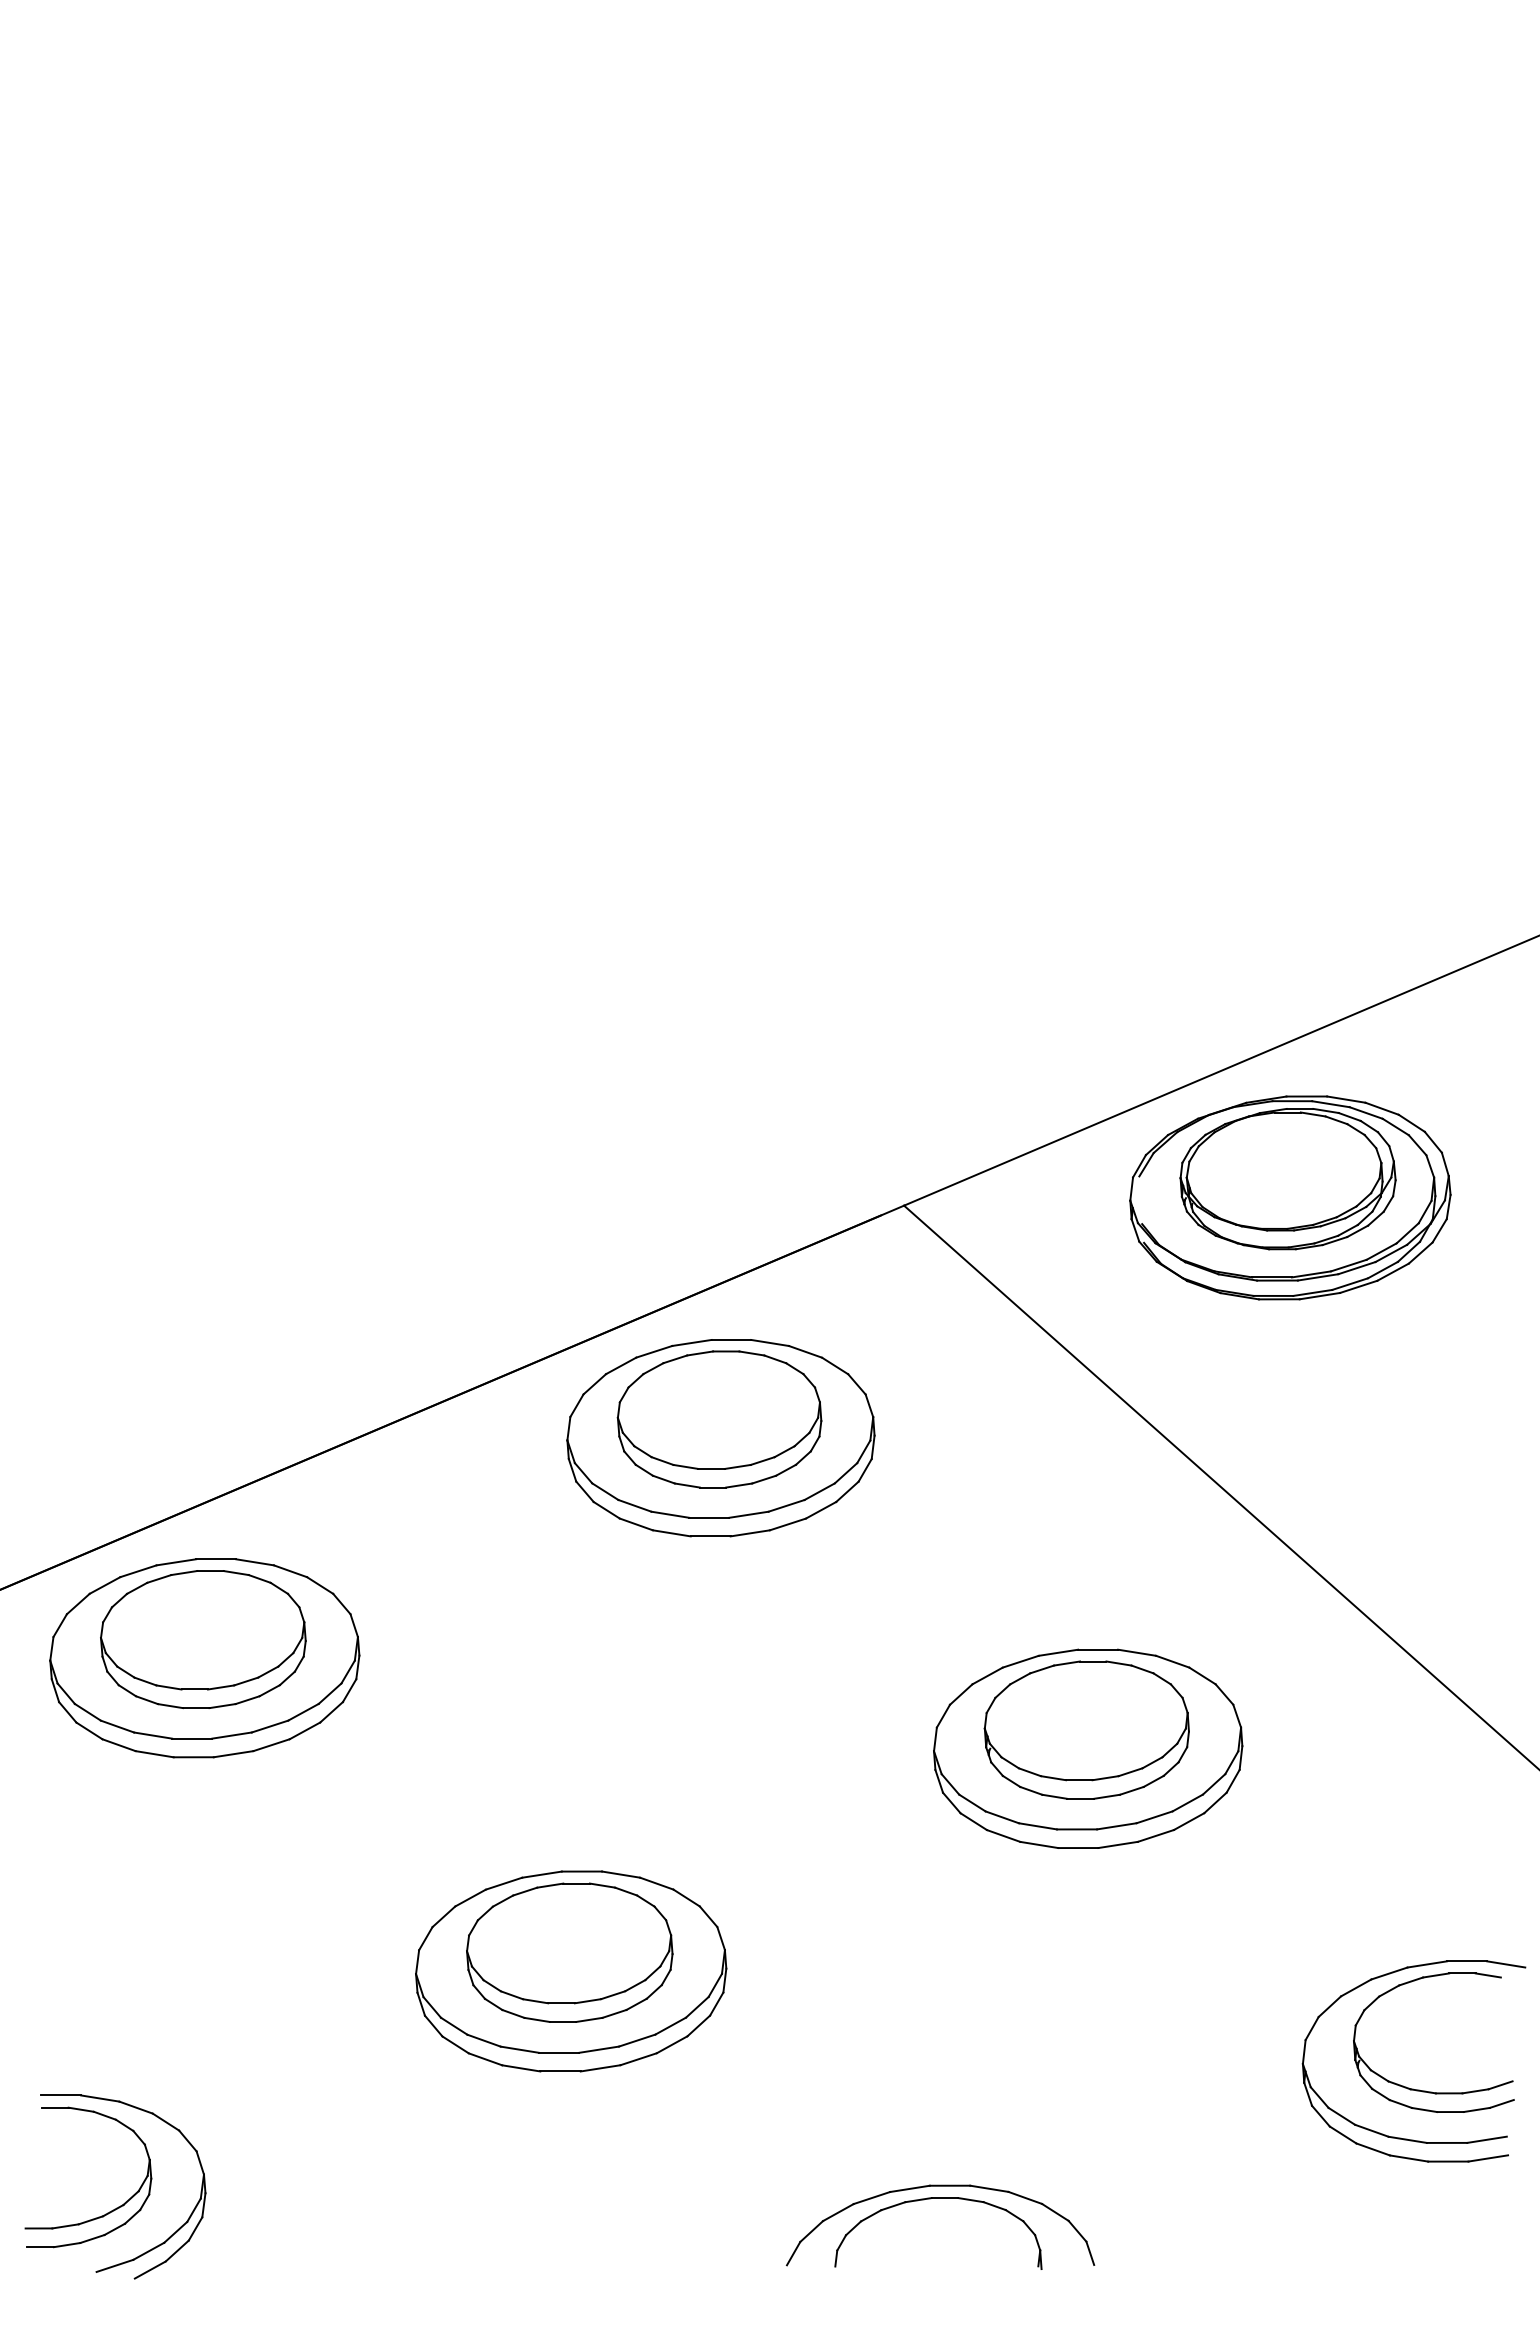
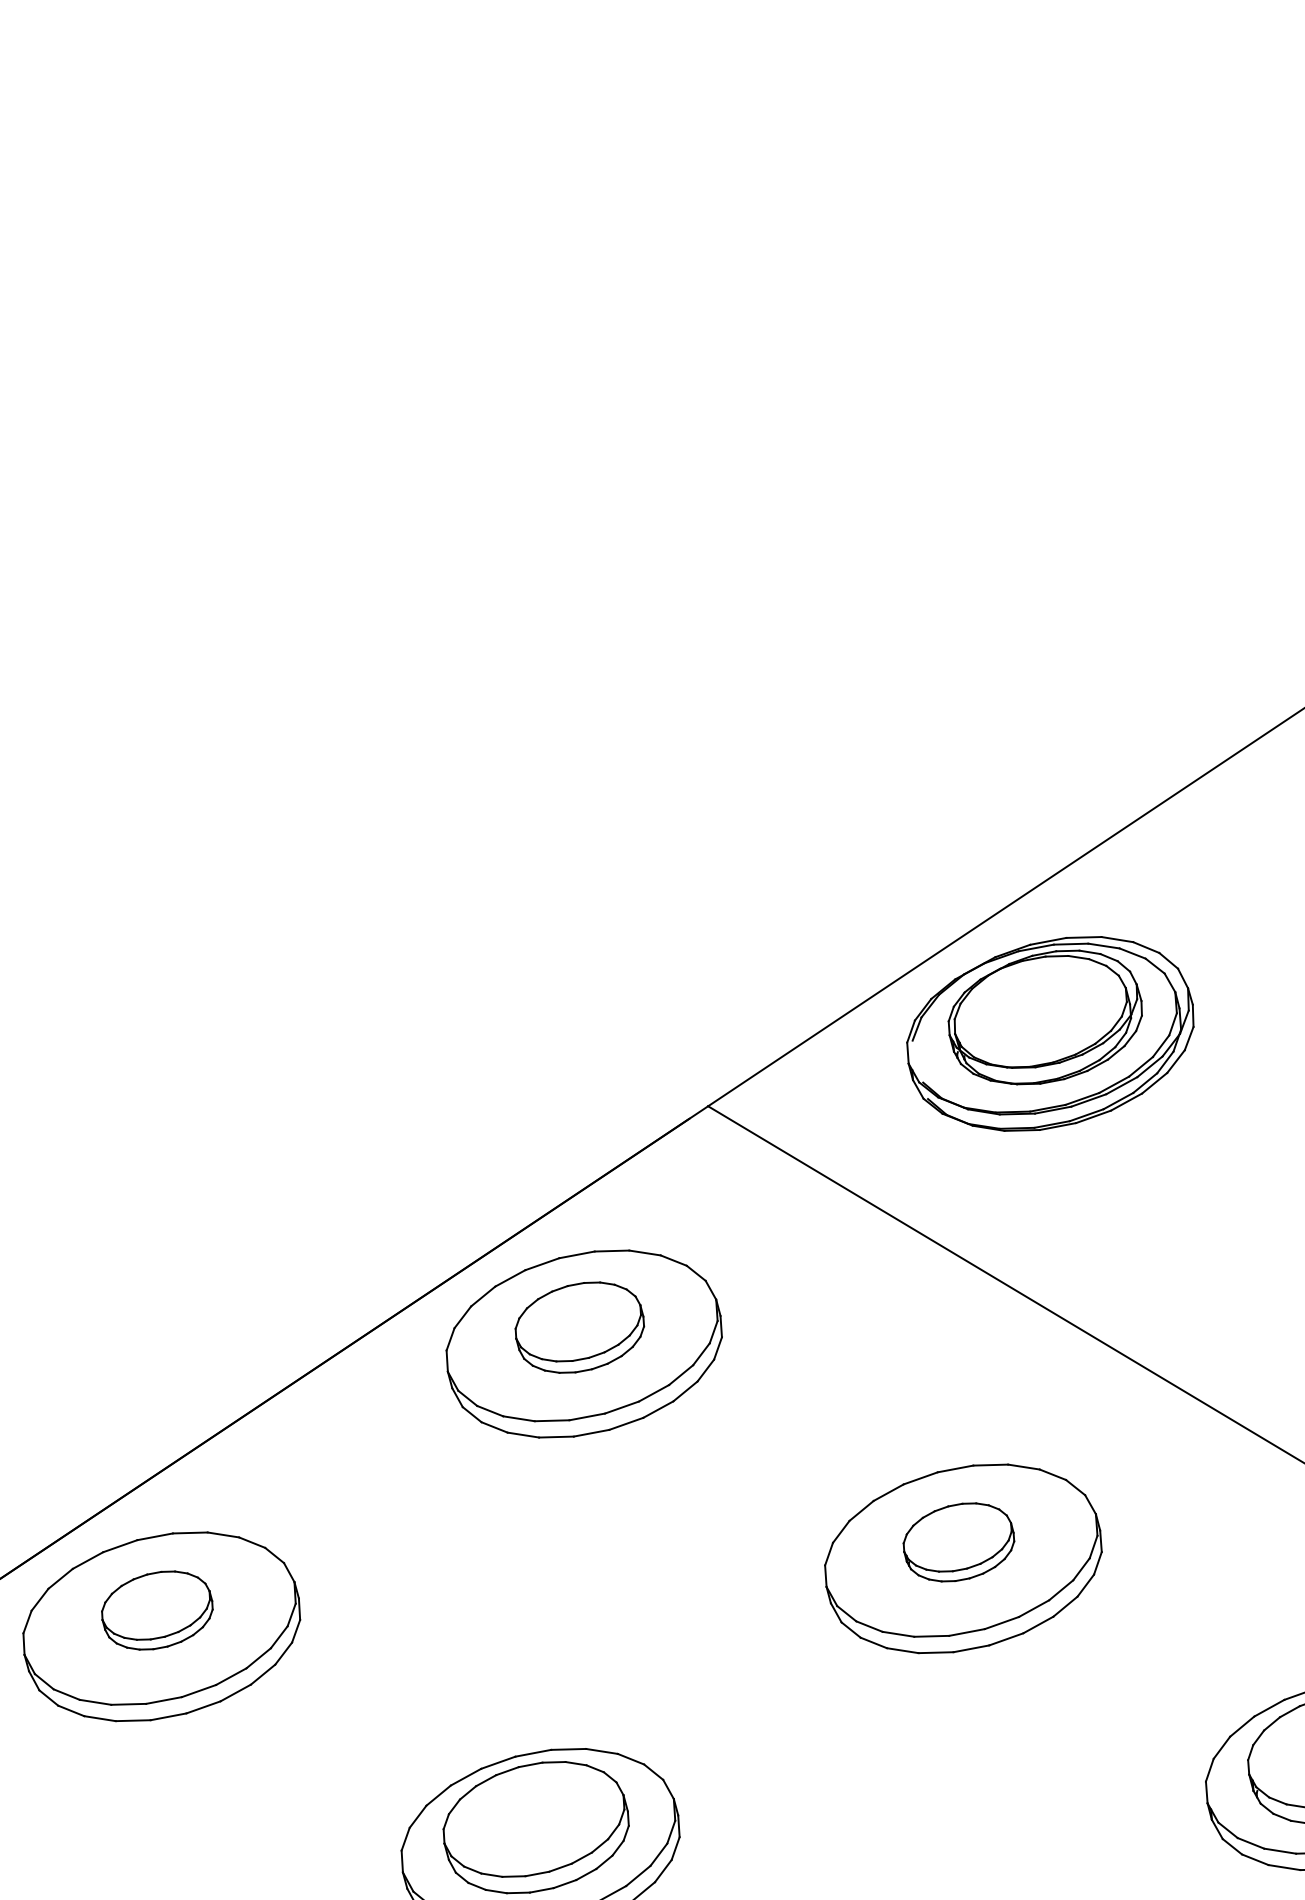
part: (719, 1419) -> (579, 1327), size x0.7
part: (203, 1639) -> (157, 1610), size x0.6
part: (1086, 1729) -> (958, 1541), size x0.6

